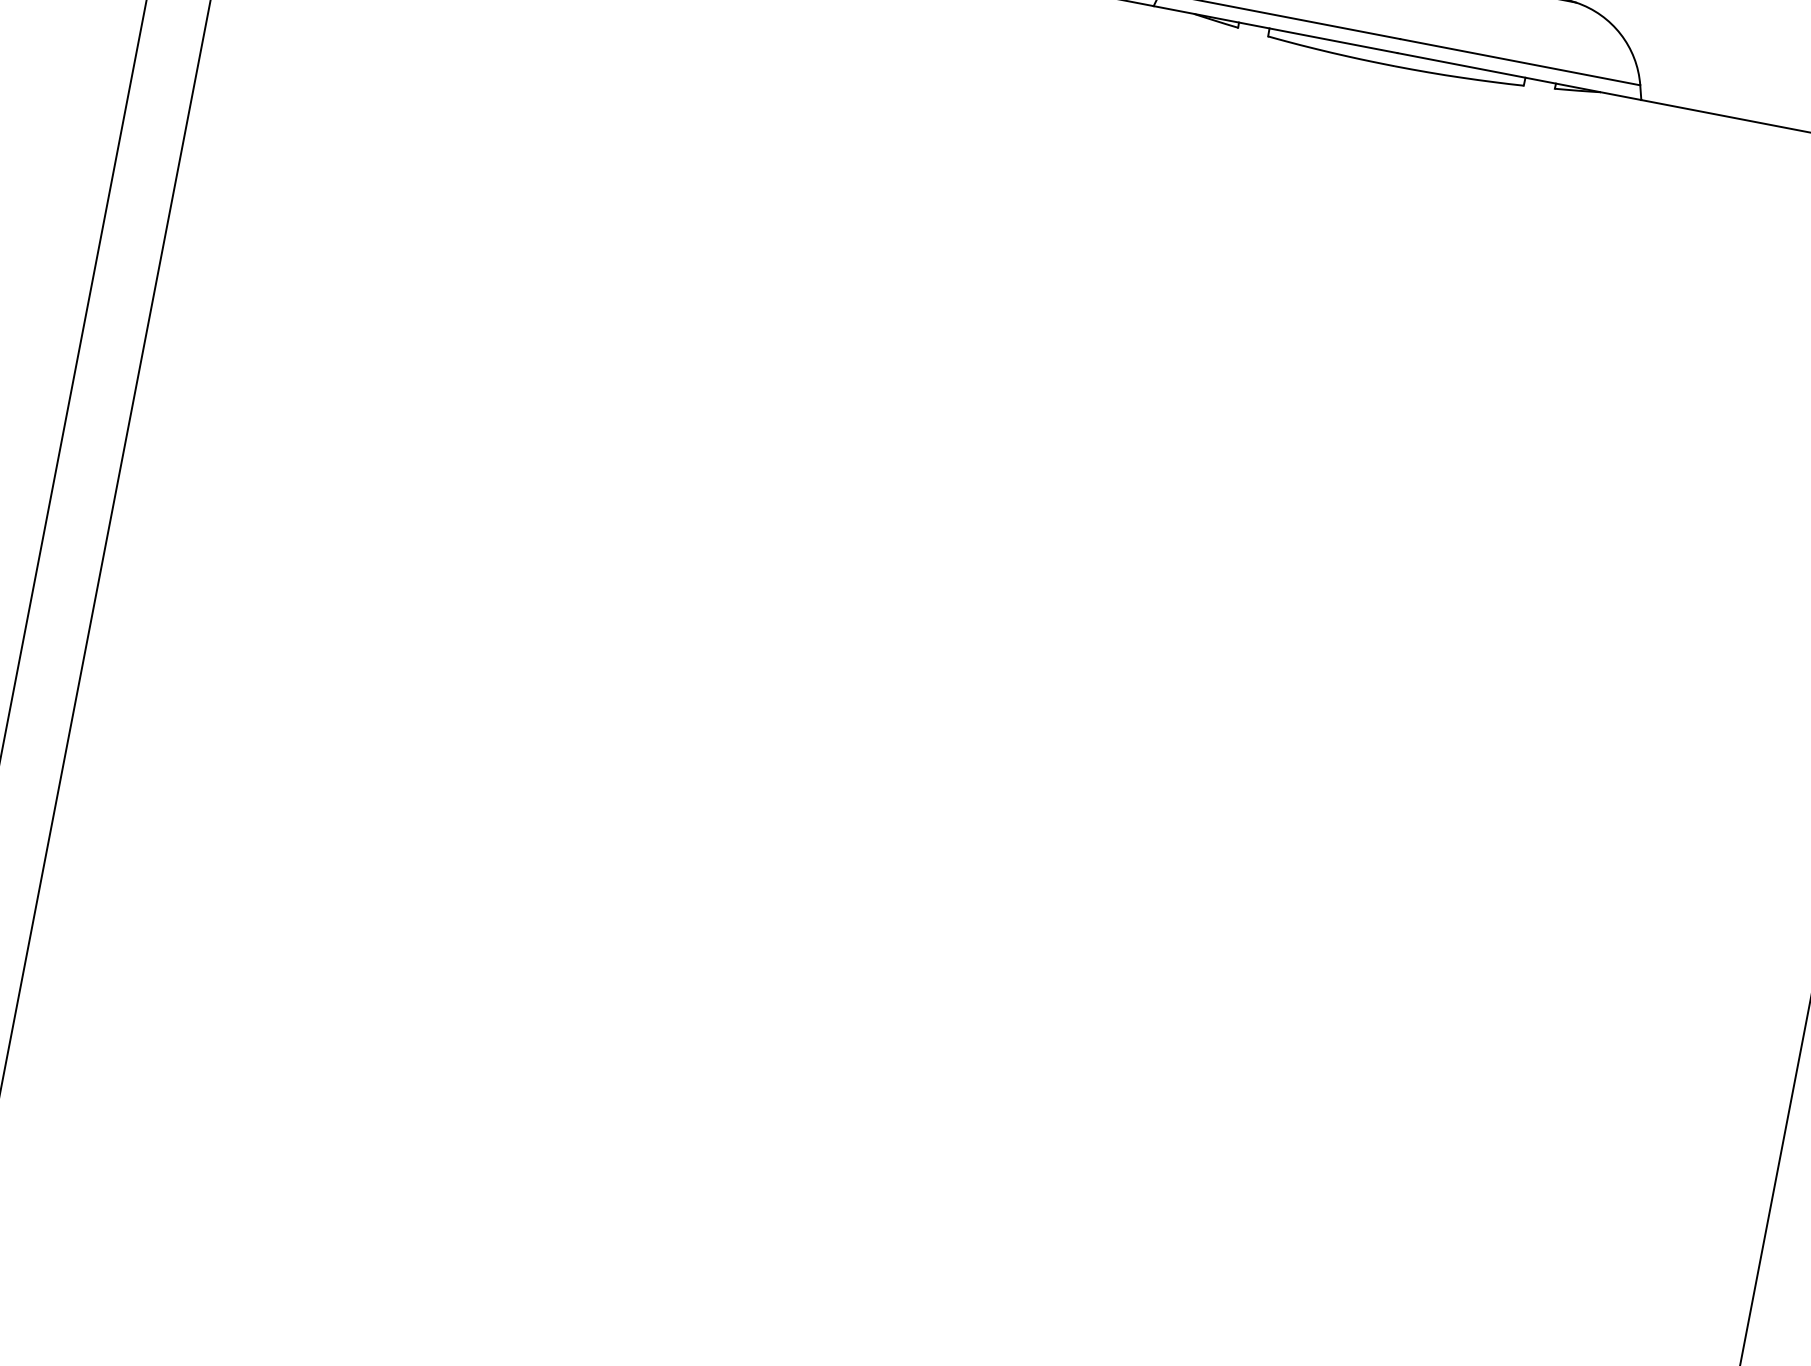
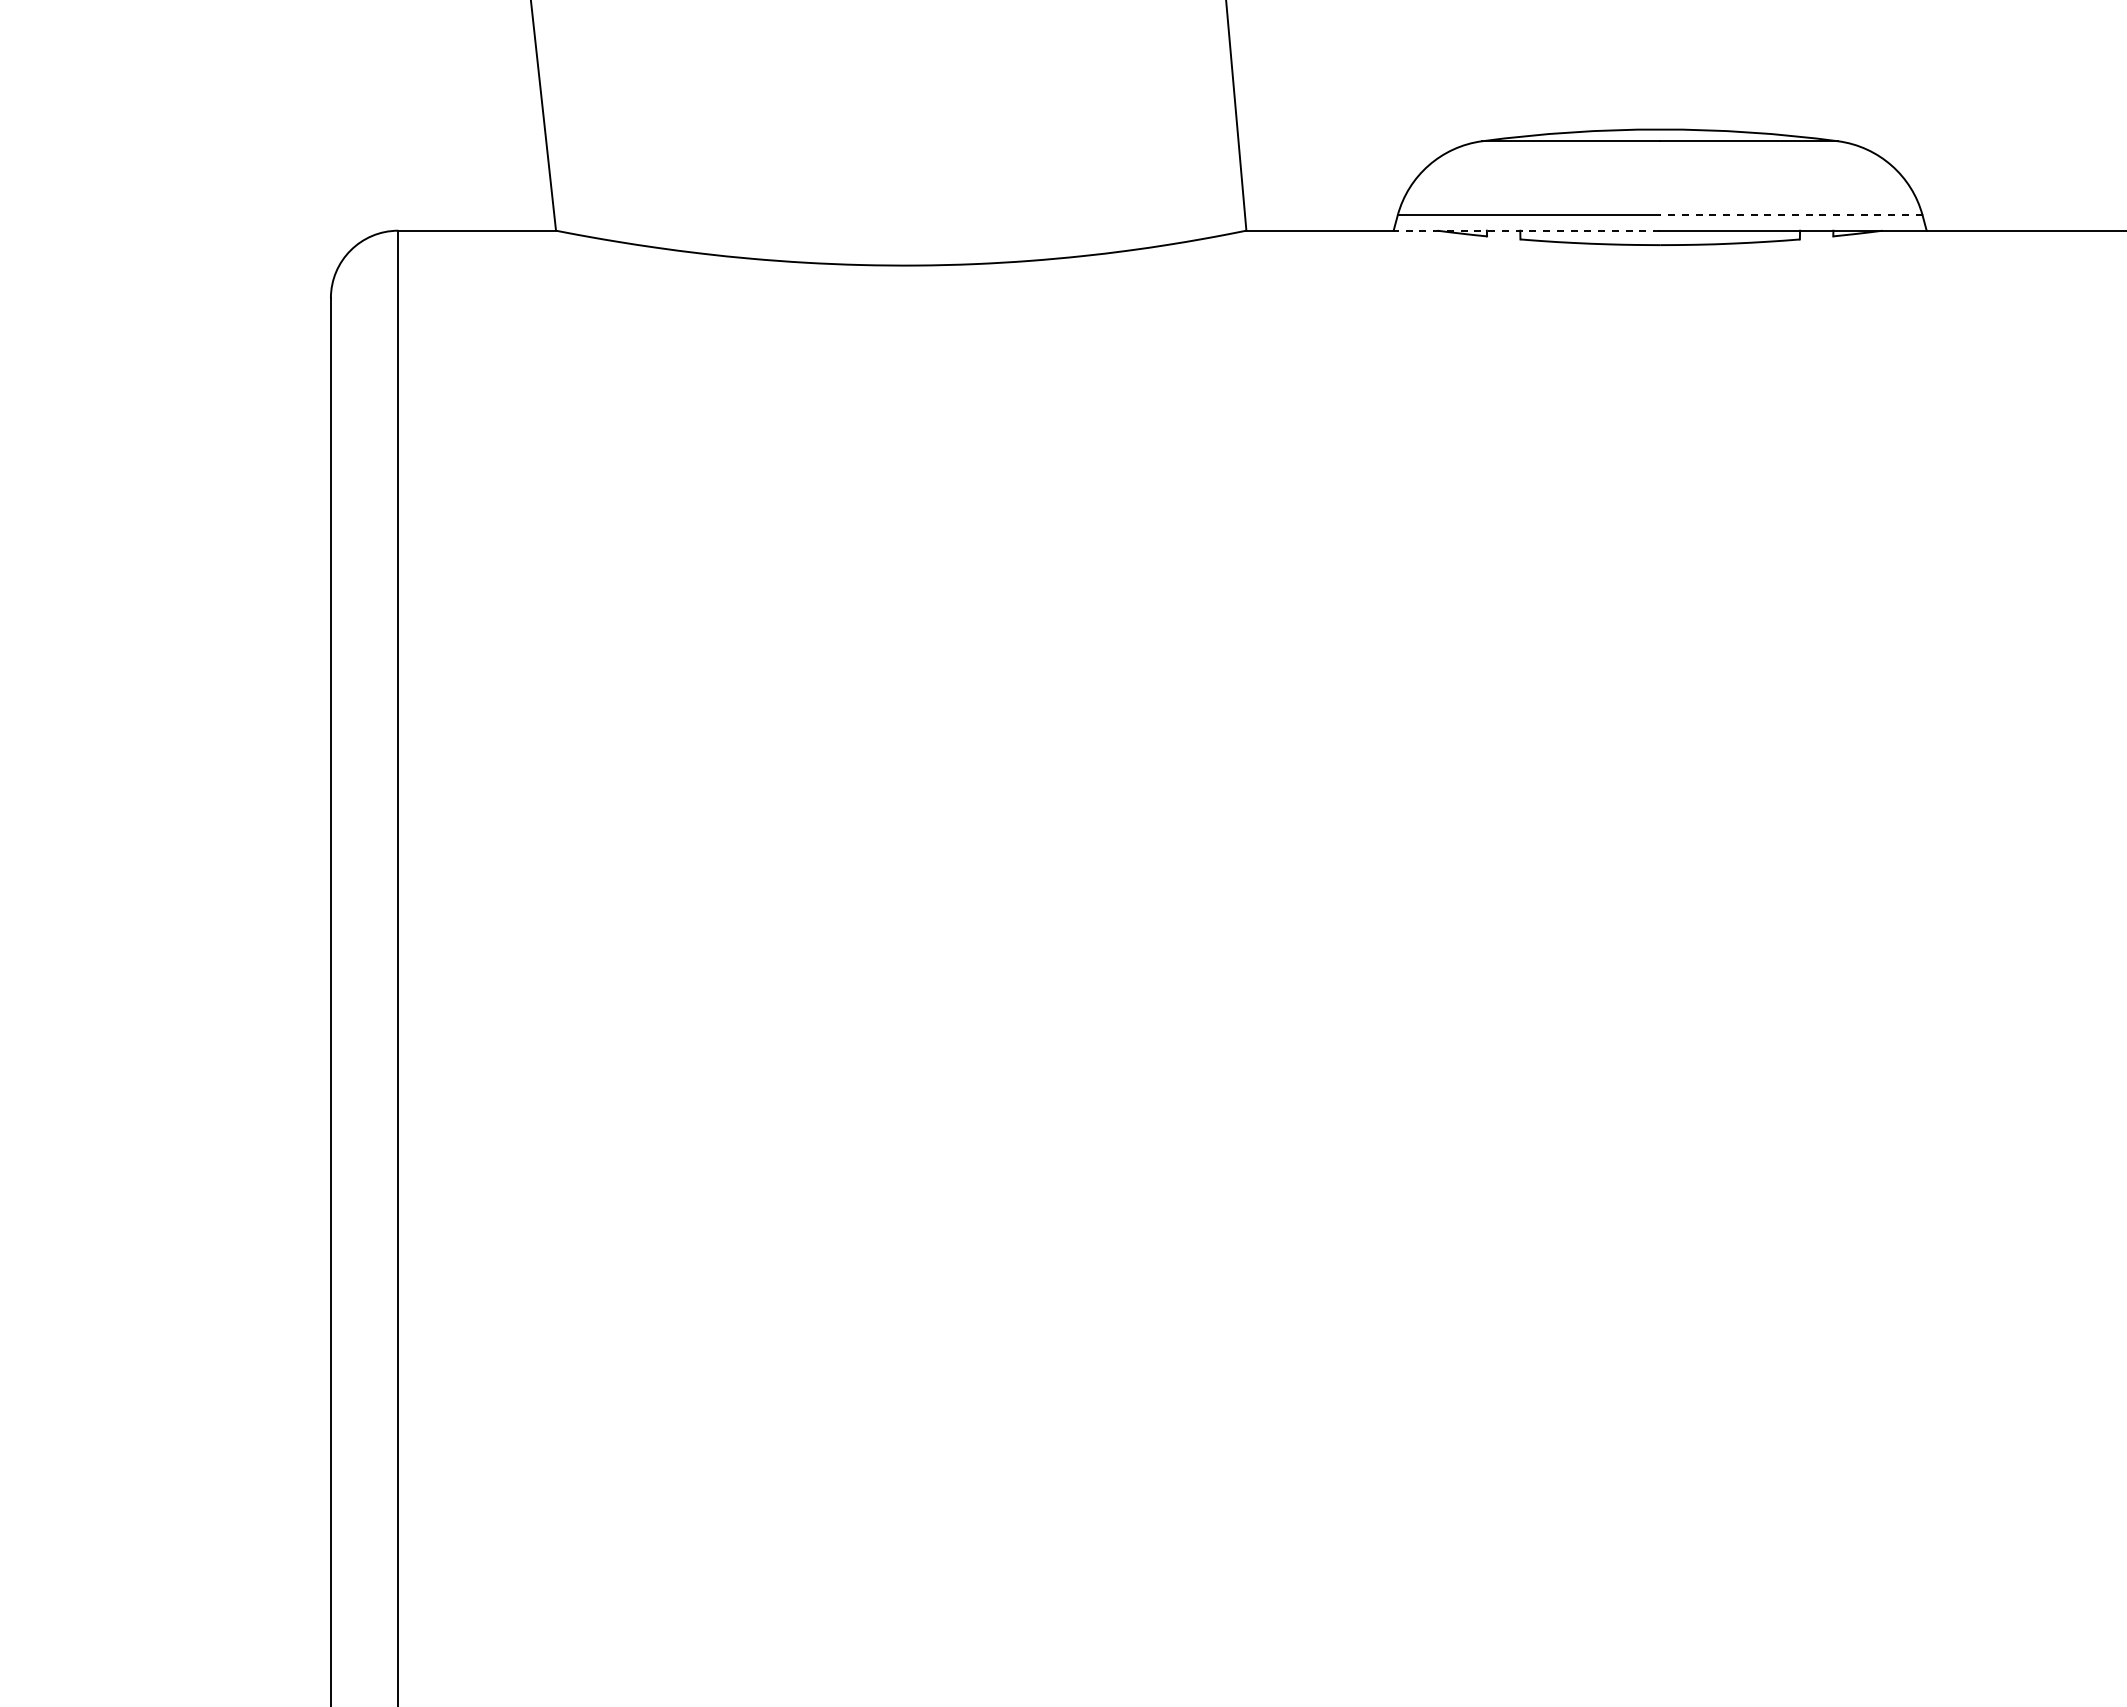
line: (1275, 29) -> (1526, 230), solid -> dashed
line: (1519, 62) -> (1790, 215), solid -> dashed

